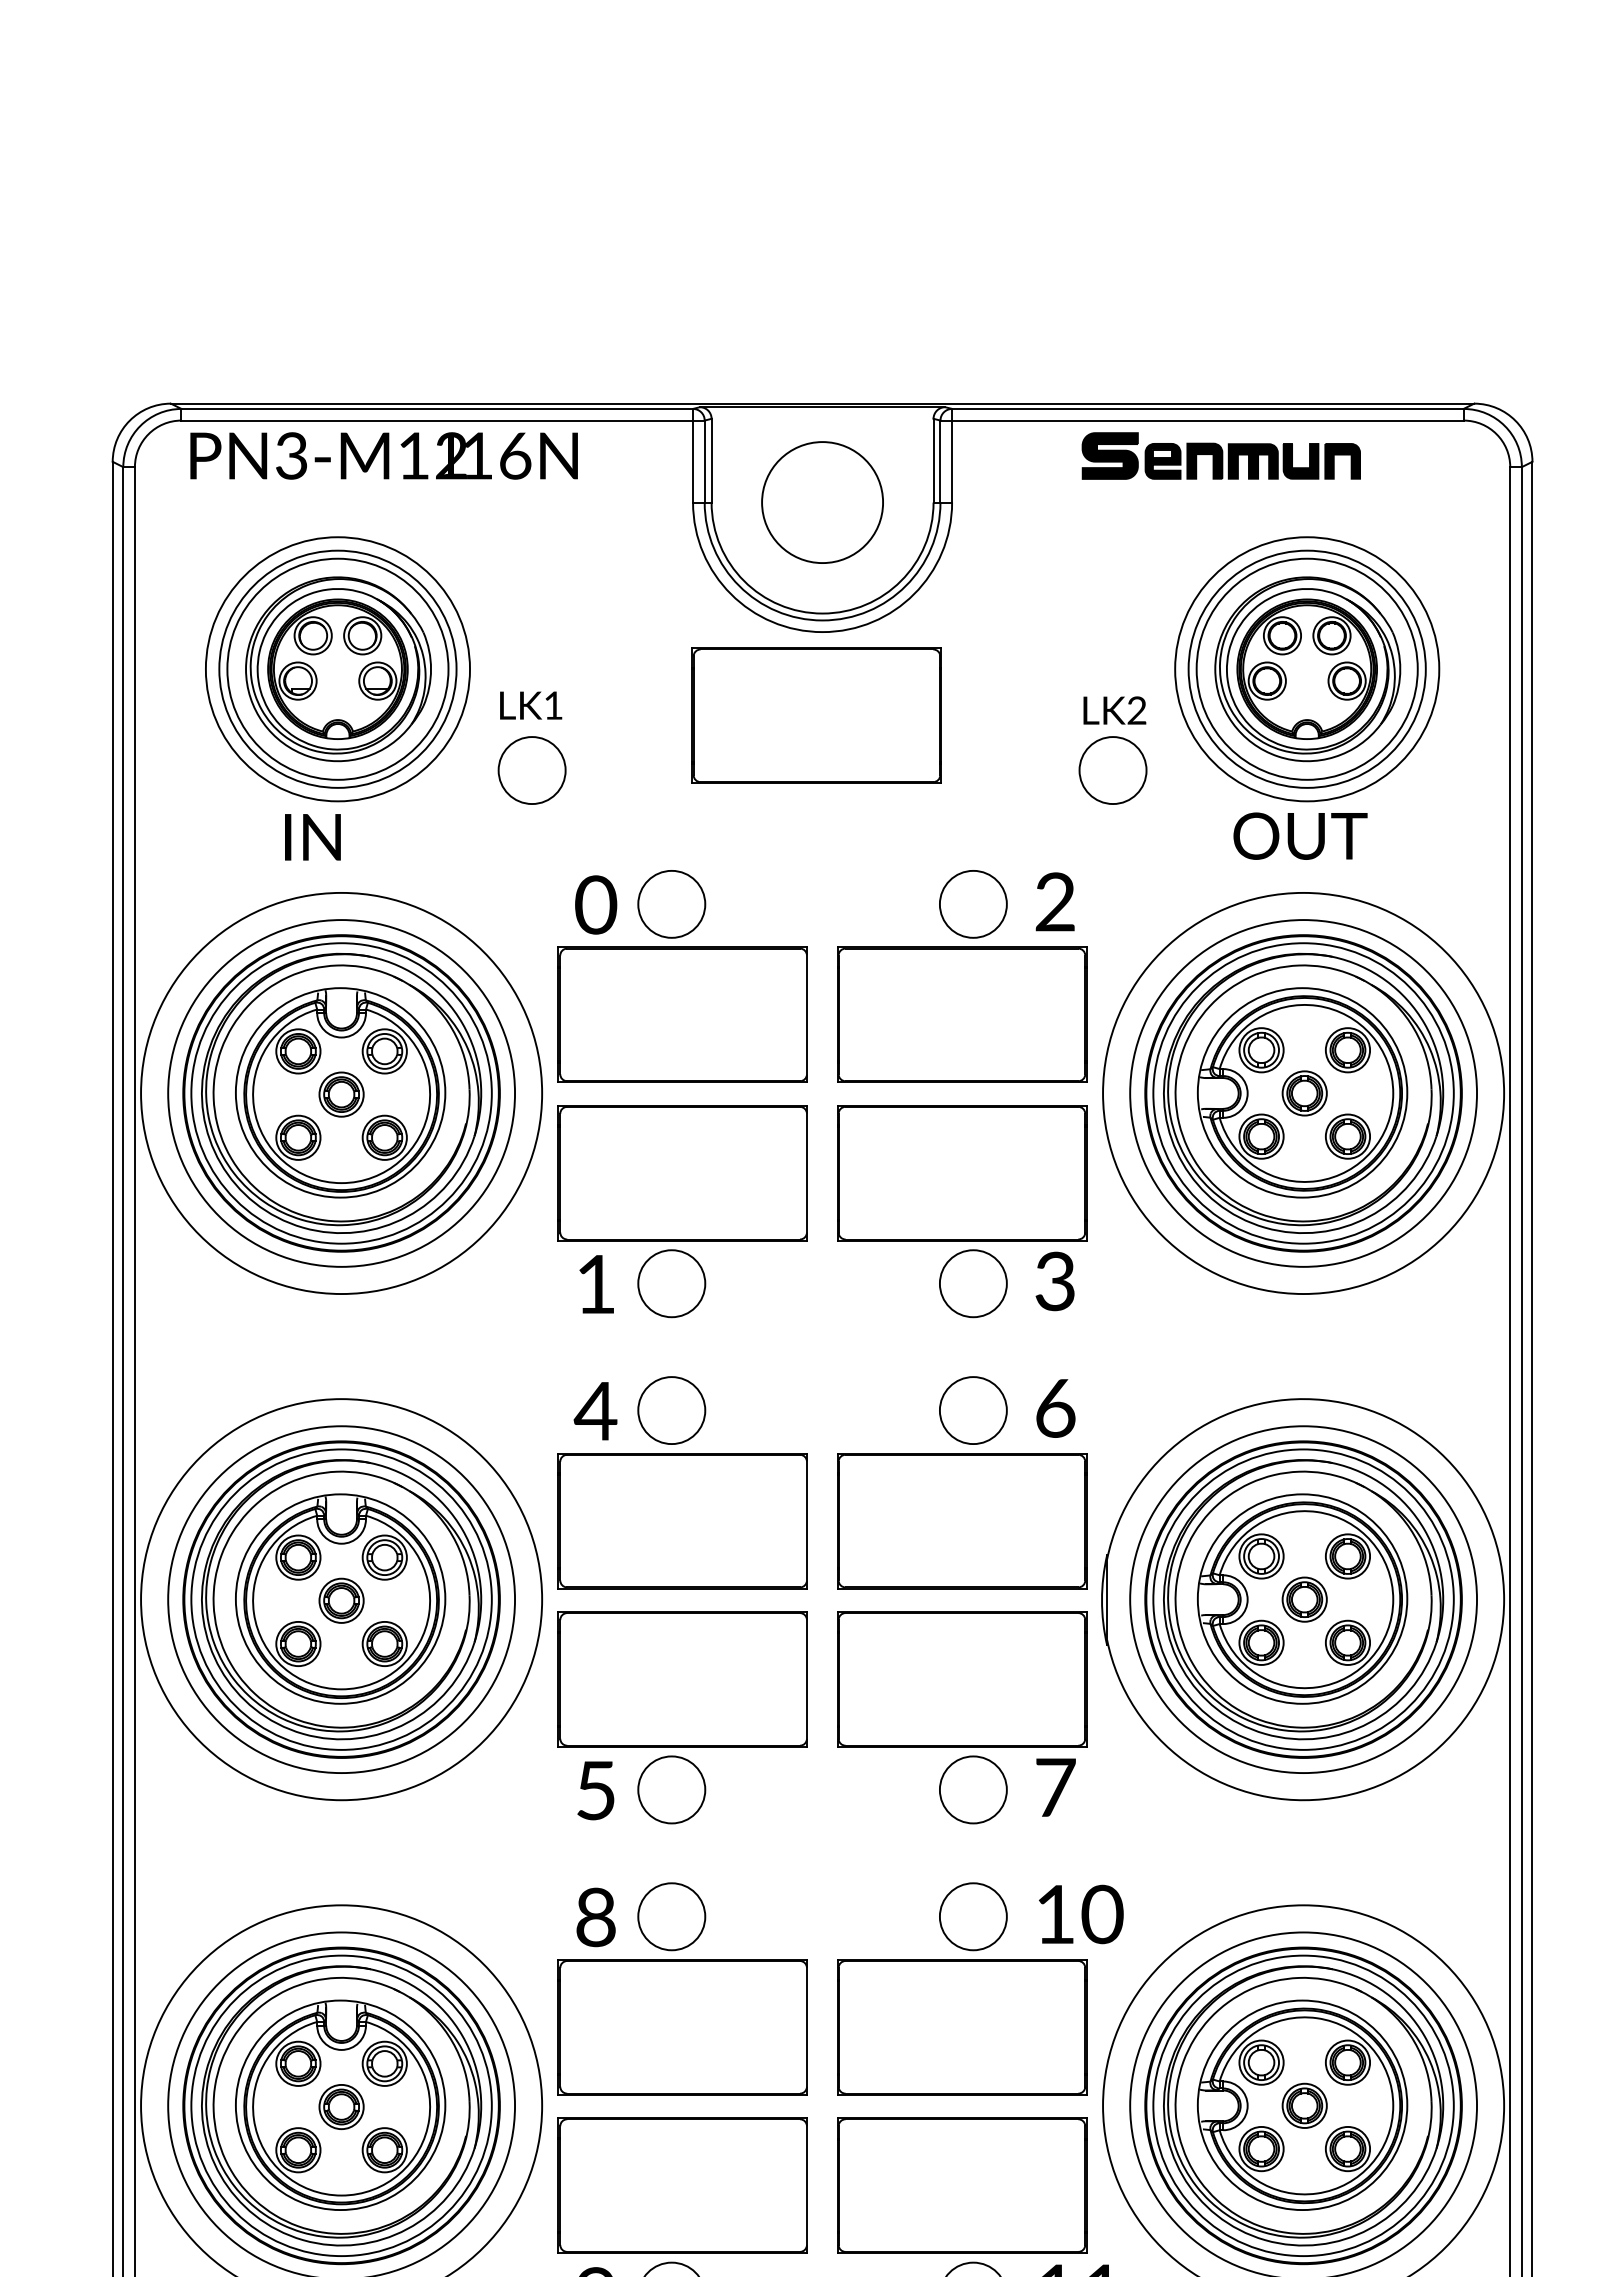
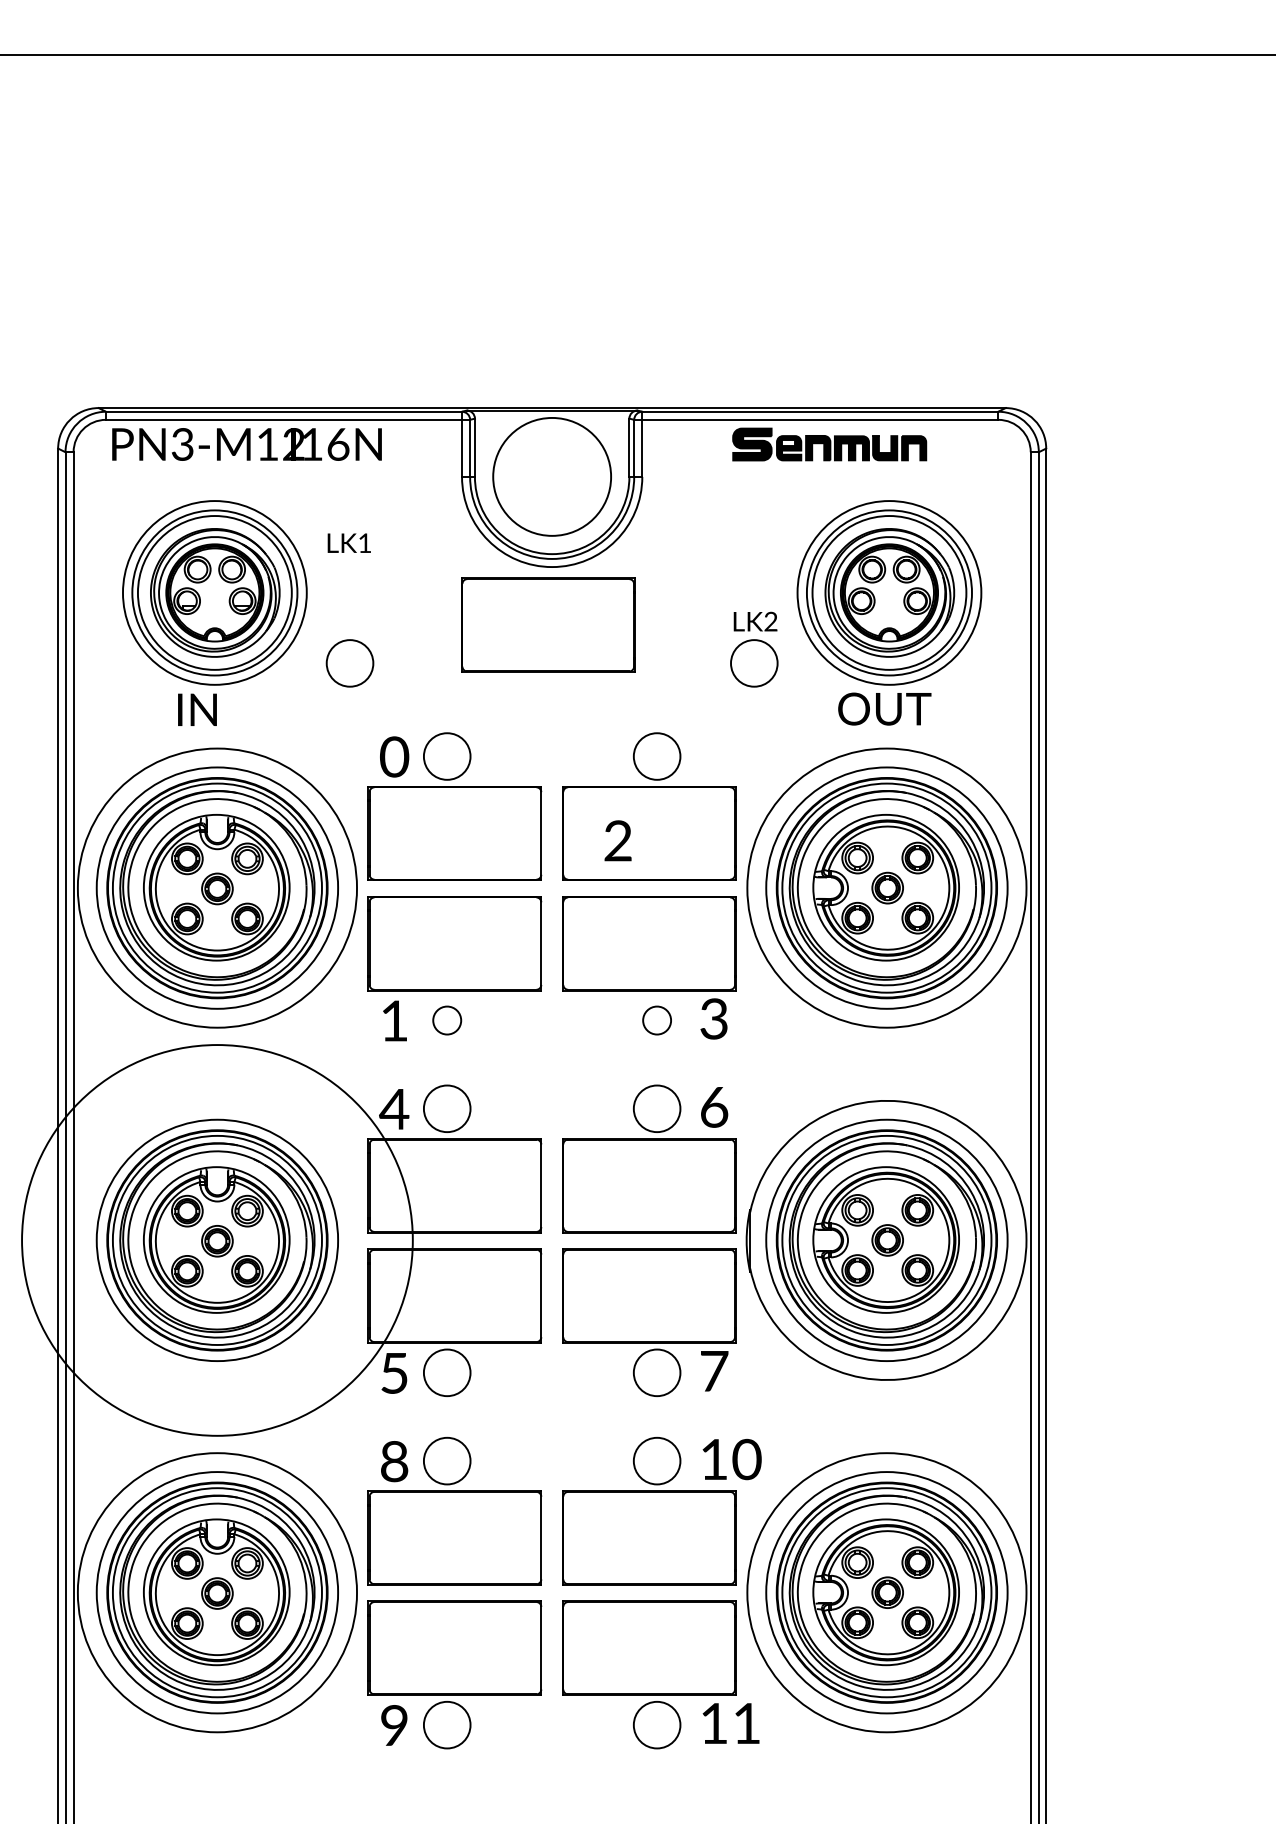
circle: (823, 501) -> (552, 476), size x1.4
text: (529, 704) -> (348, 542), moved
text: (1054, 901) -> (617, 840), moved
circle: (670, 1283) -> (446, 1020), size x0.6
circle: (972, 1283) -> (656, 1020), size x0.6
circle: (341, 1599) -> (217, 1240), size x1.4

